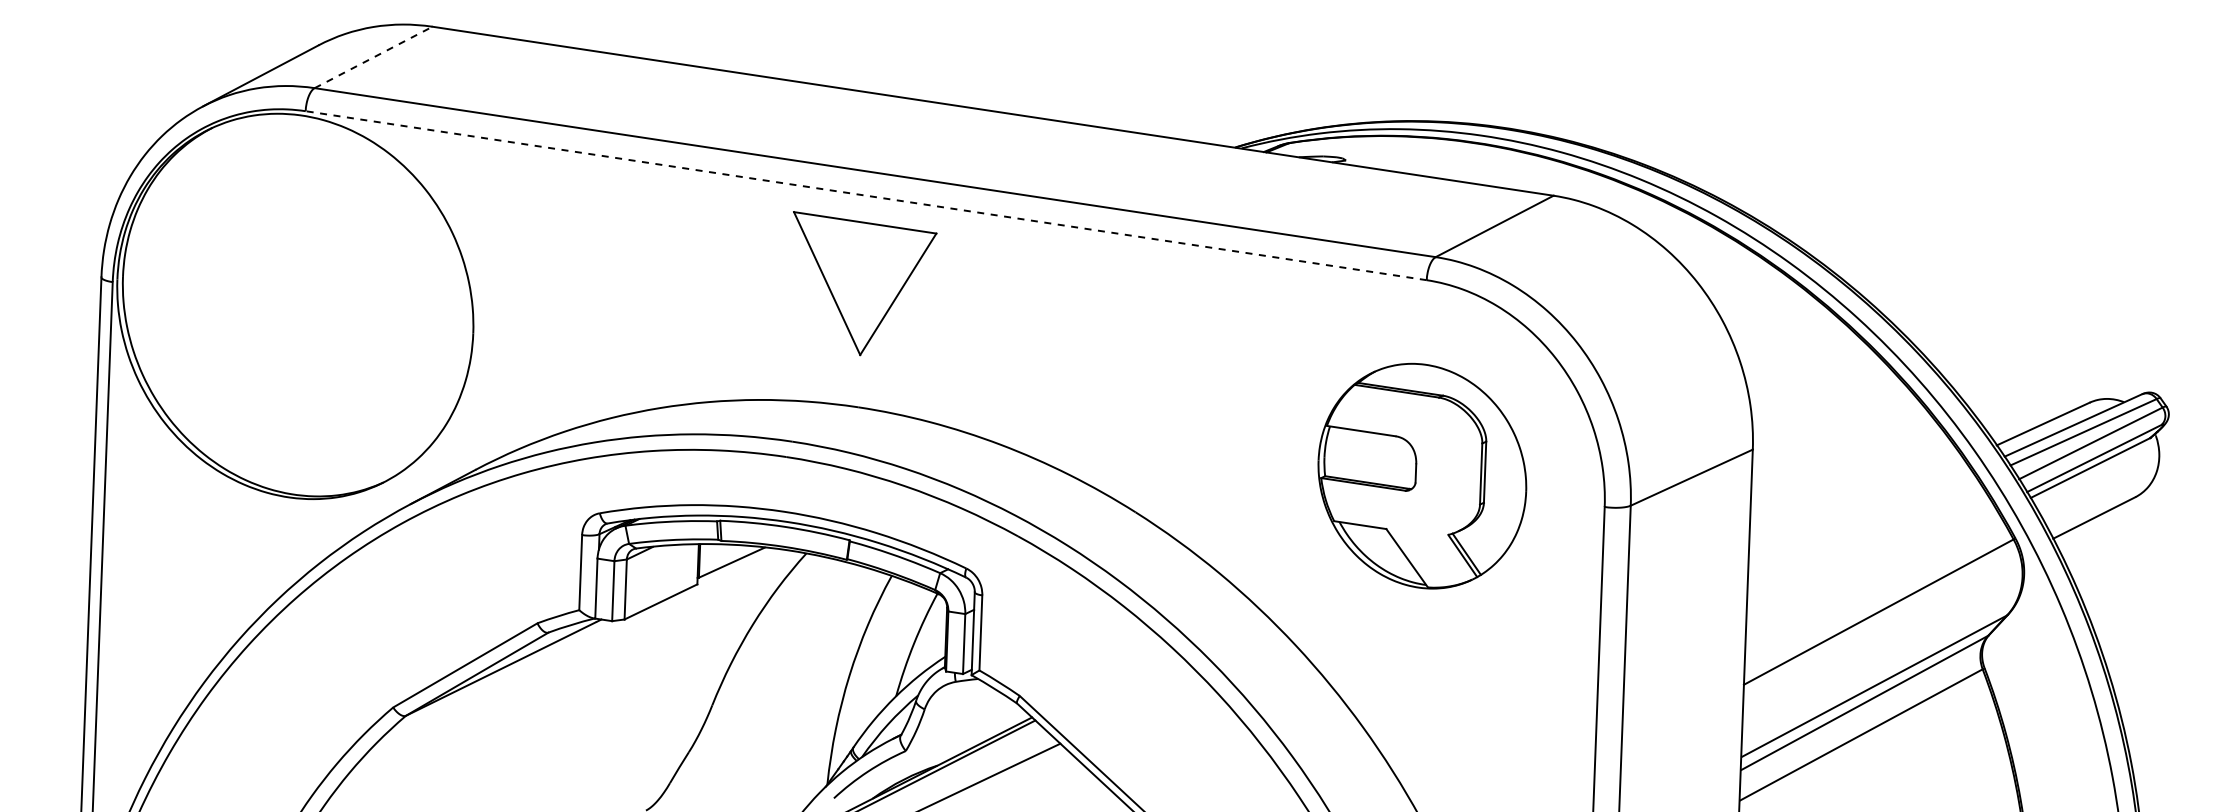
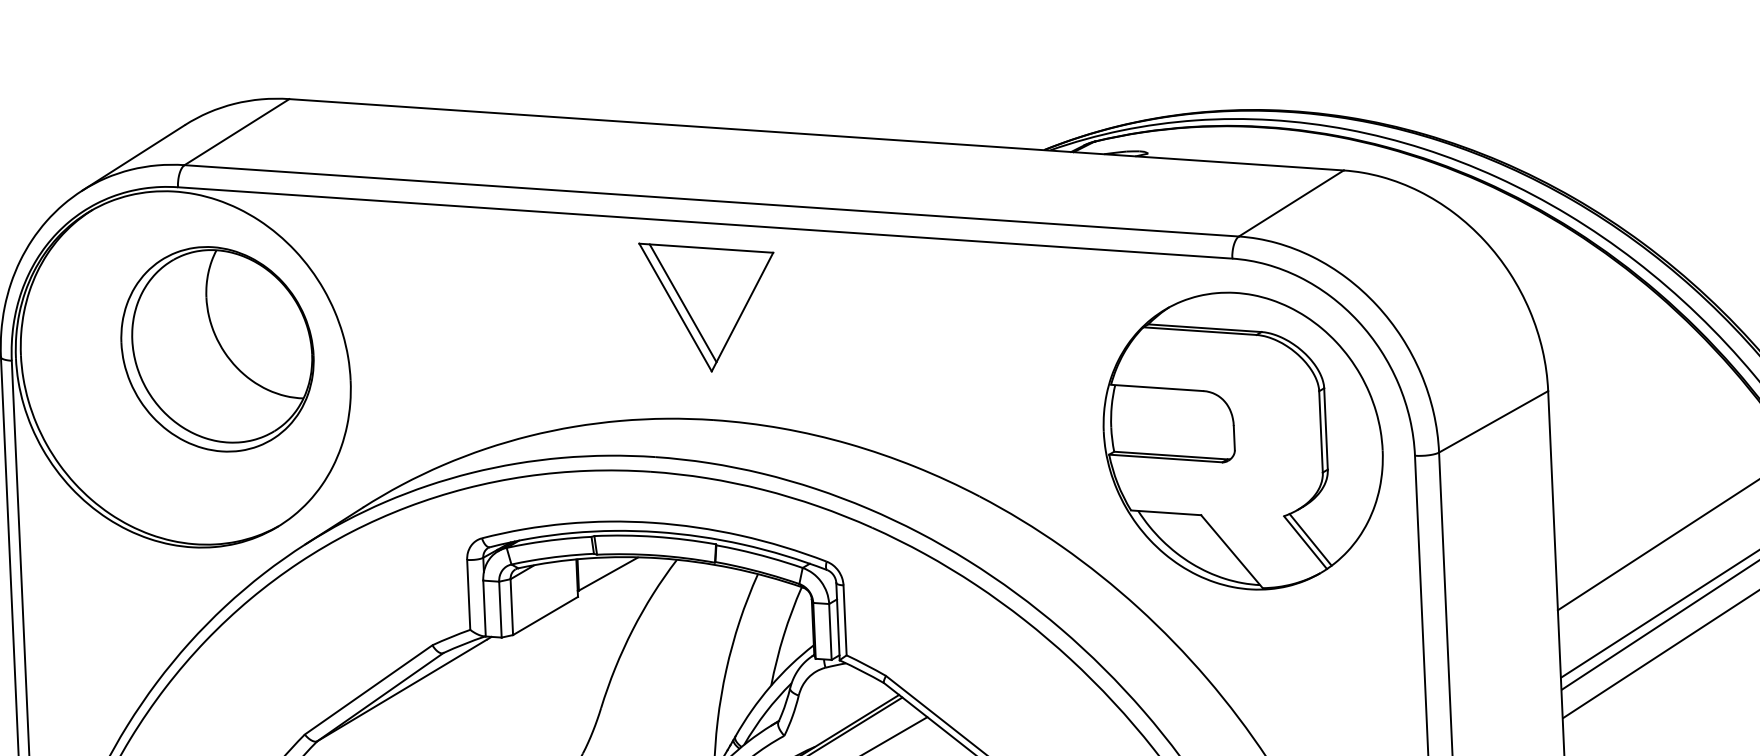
line: (374, 57) -> (237, 132), dashed -> solid
line: (866, 195) -> (705, 222), dashed -> solid
line: (835, 279) -> (683, 303), added
part: (333, 287) -> (217, 348), added
part: (1422, 475) -> (1243, 440), size x1.43

